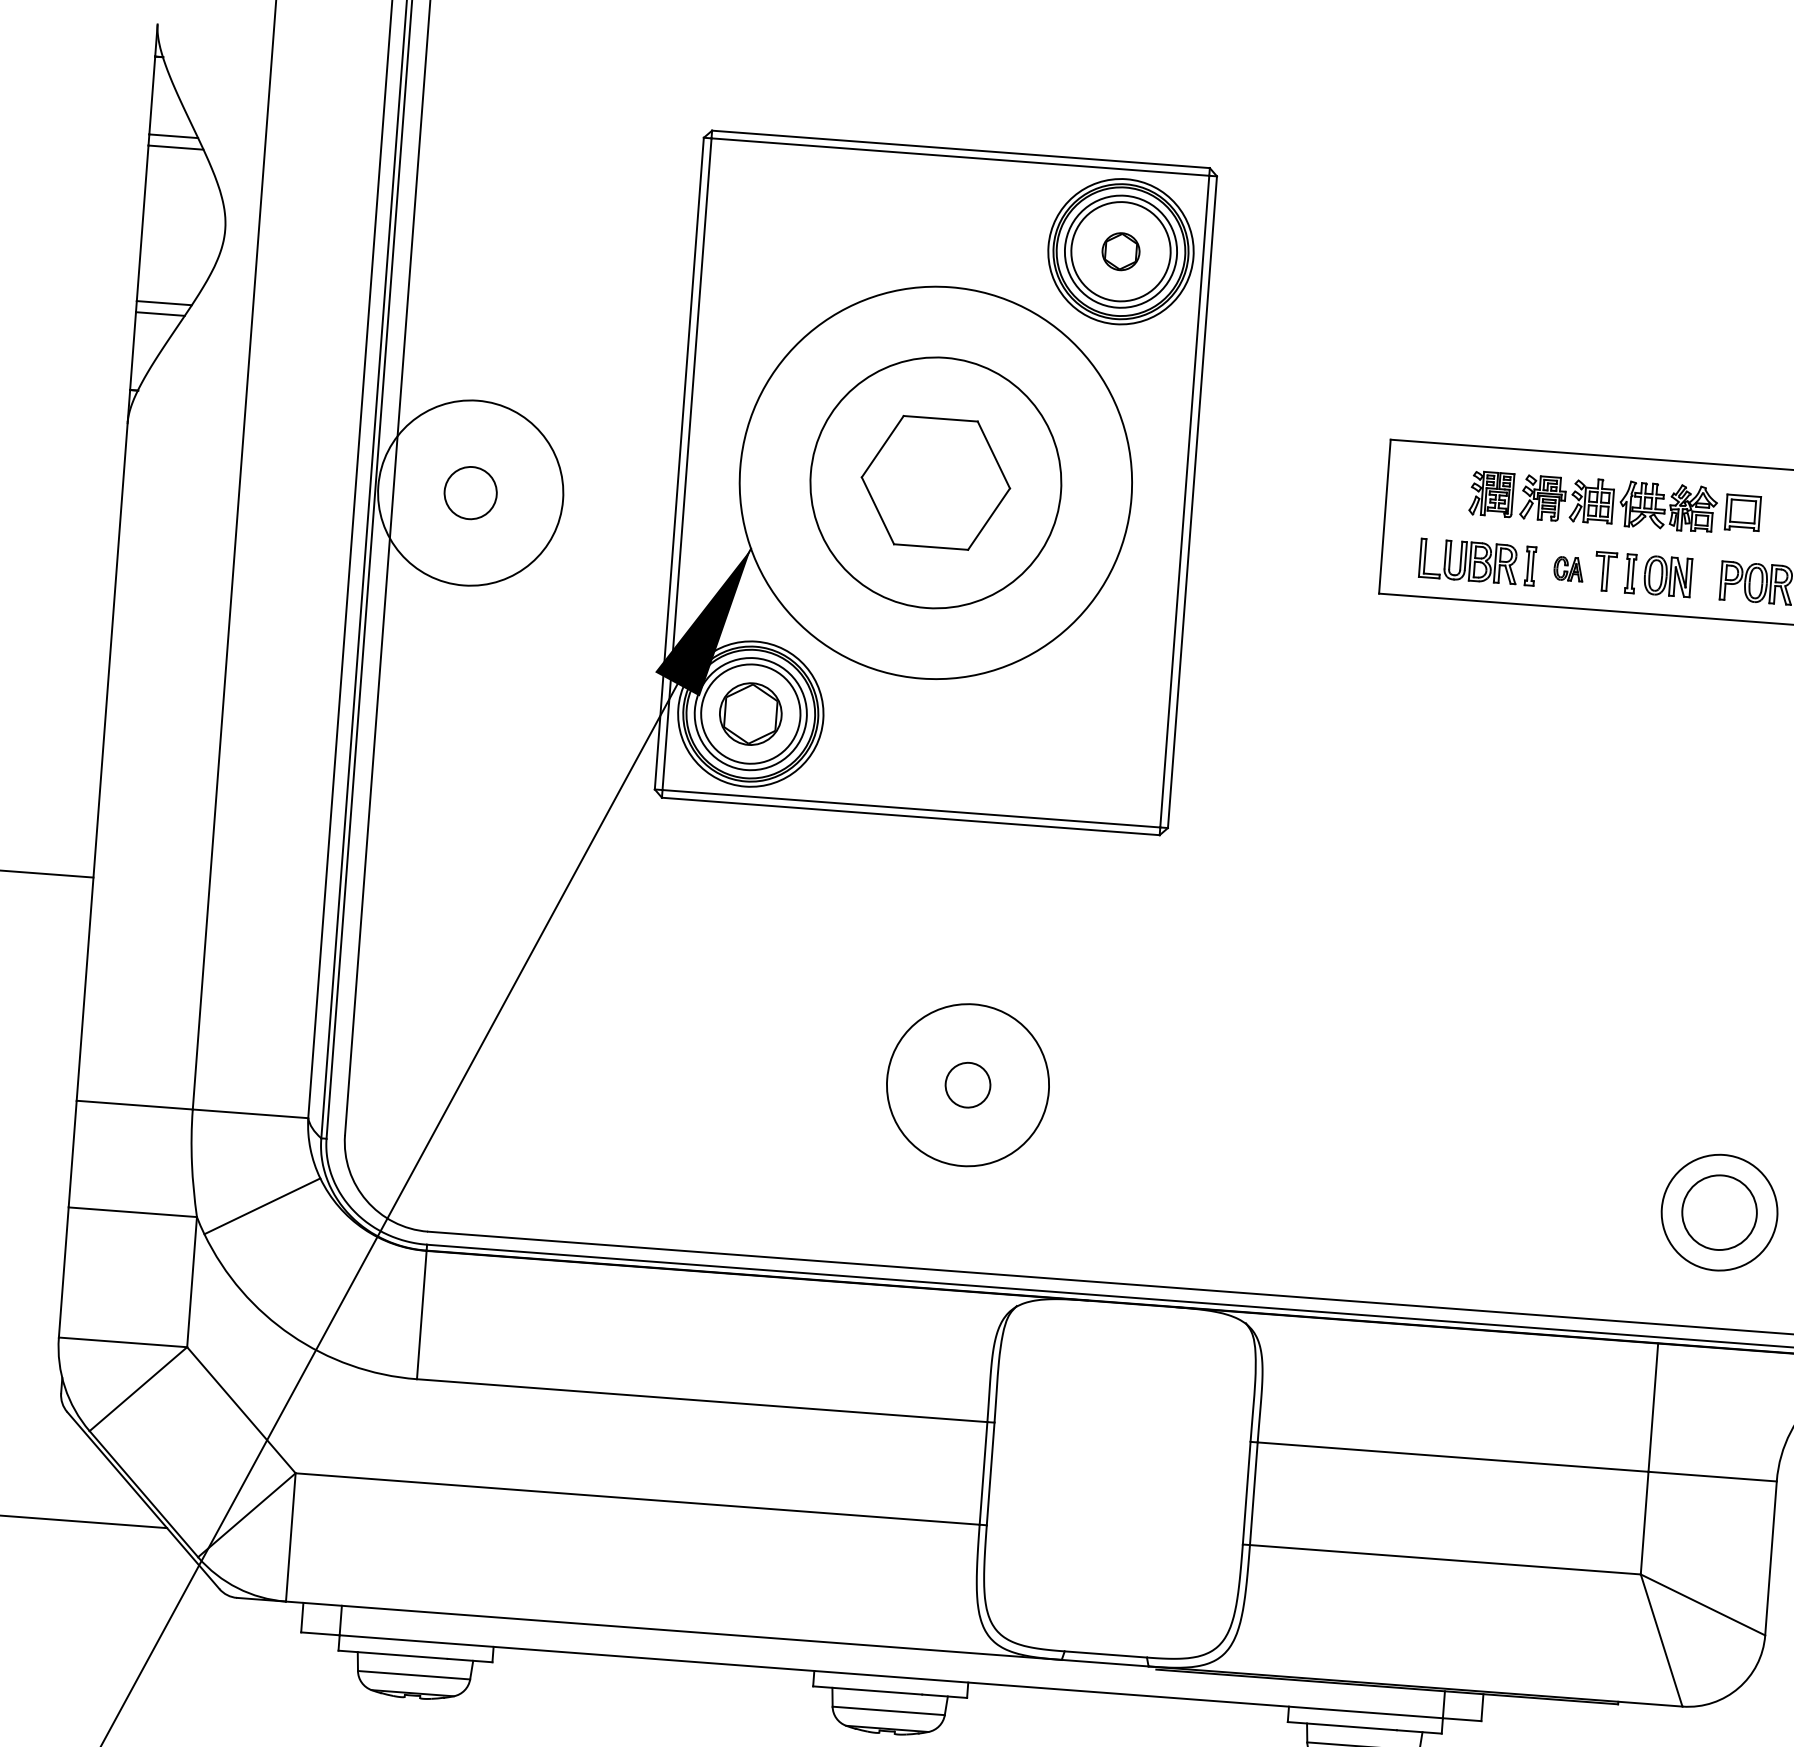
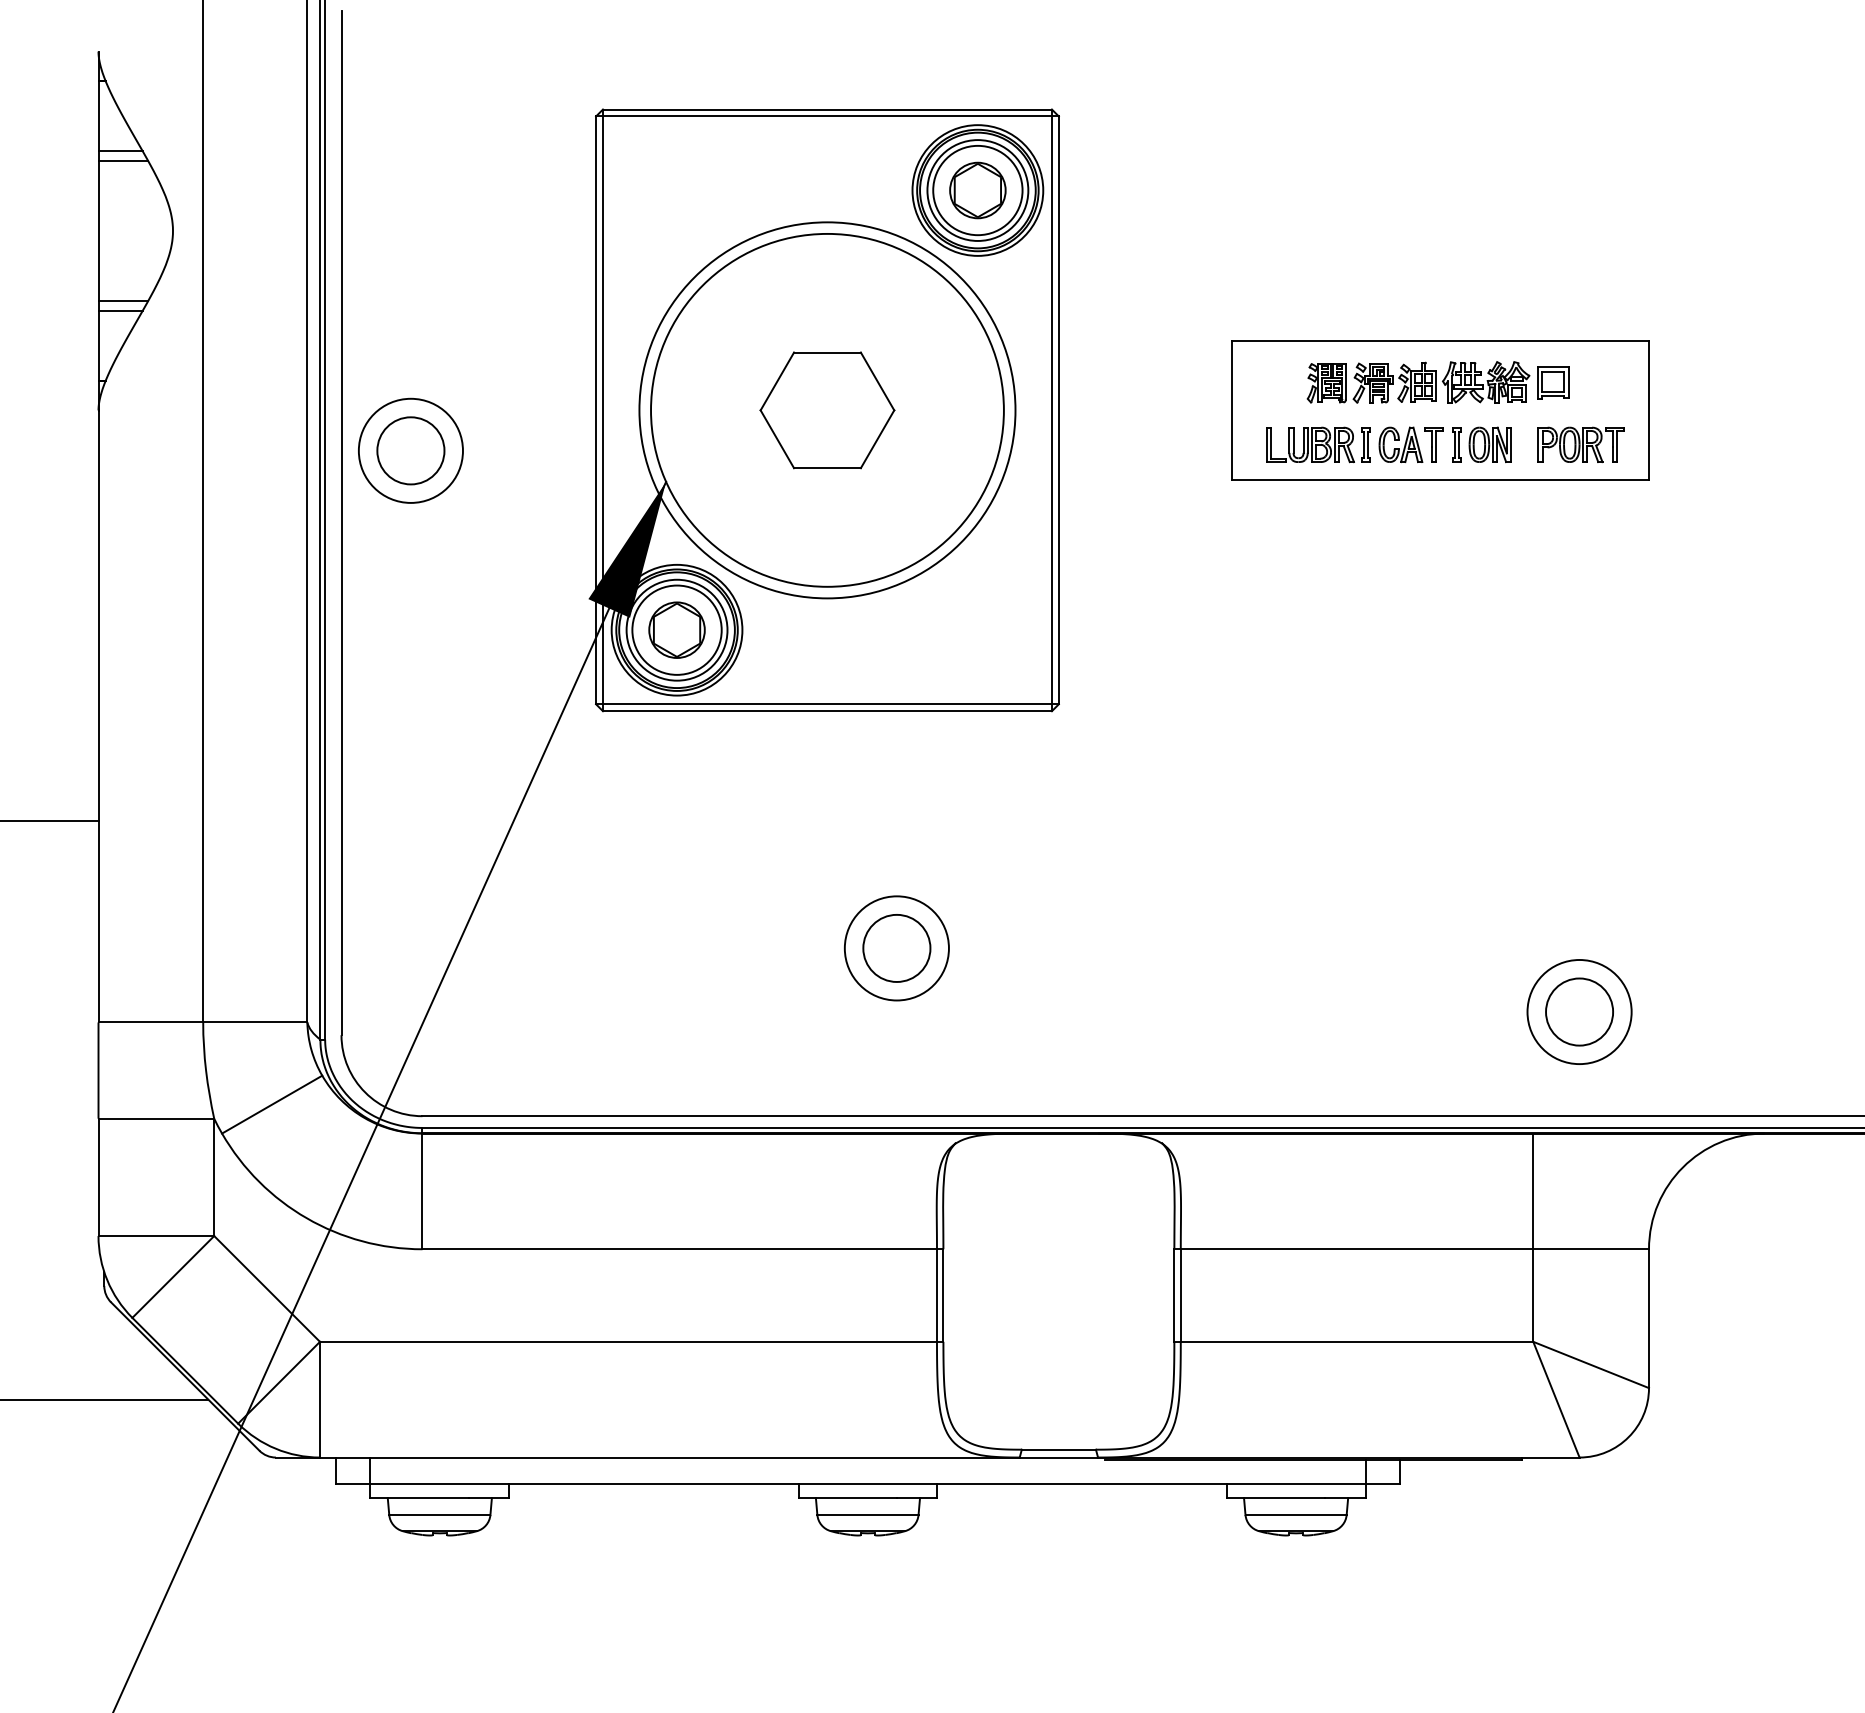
part: (1120, 251) -> (977, 190), size x1.67
circle: (935, 483) -> (827, 410), size x1.67
circle: (470, 492) -> (410, 450), size x0.62
circle: (470, 492) -> (410, 450), size x1.43
part: (1568, 568) -> (1400, 444), size x1.67
circle: (967, 1084) -> (896, 947), size x1.67
circle: (967, 1085) -> (896, 948), size x0.71

